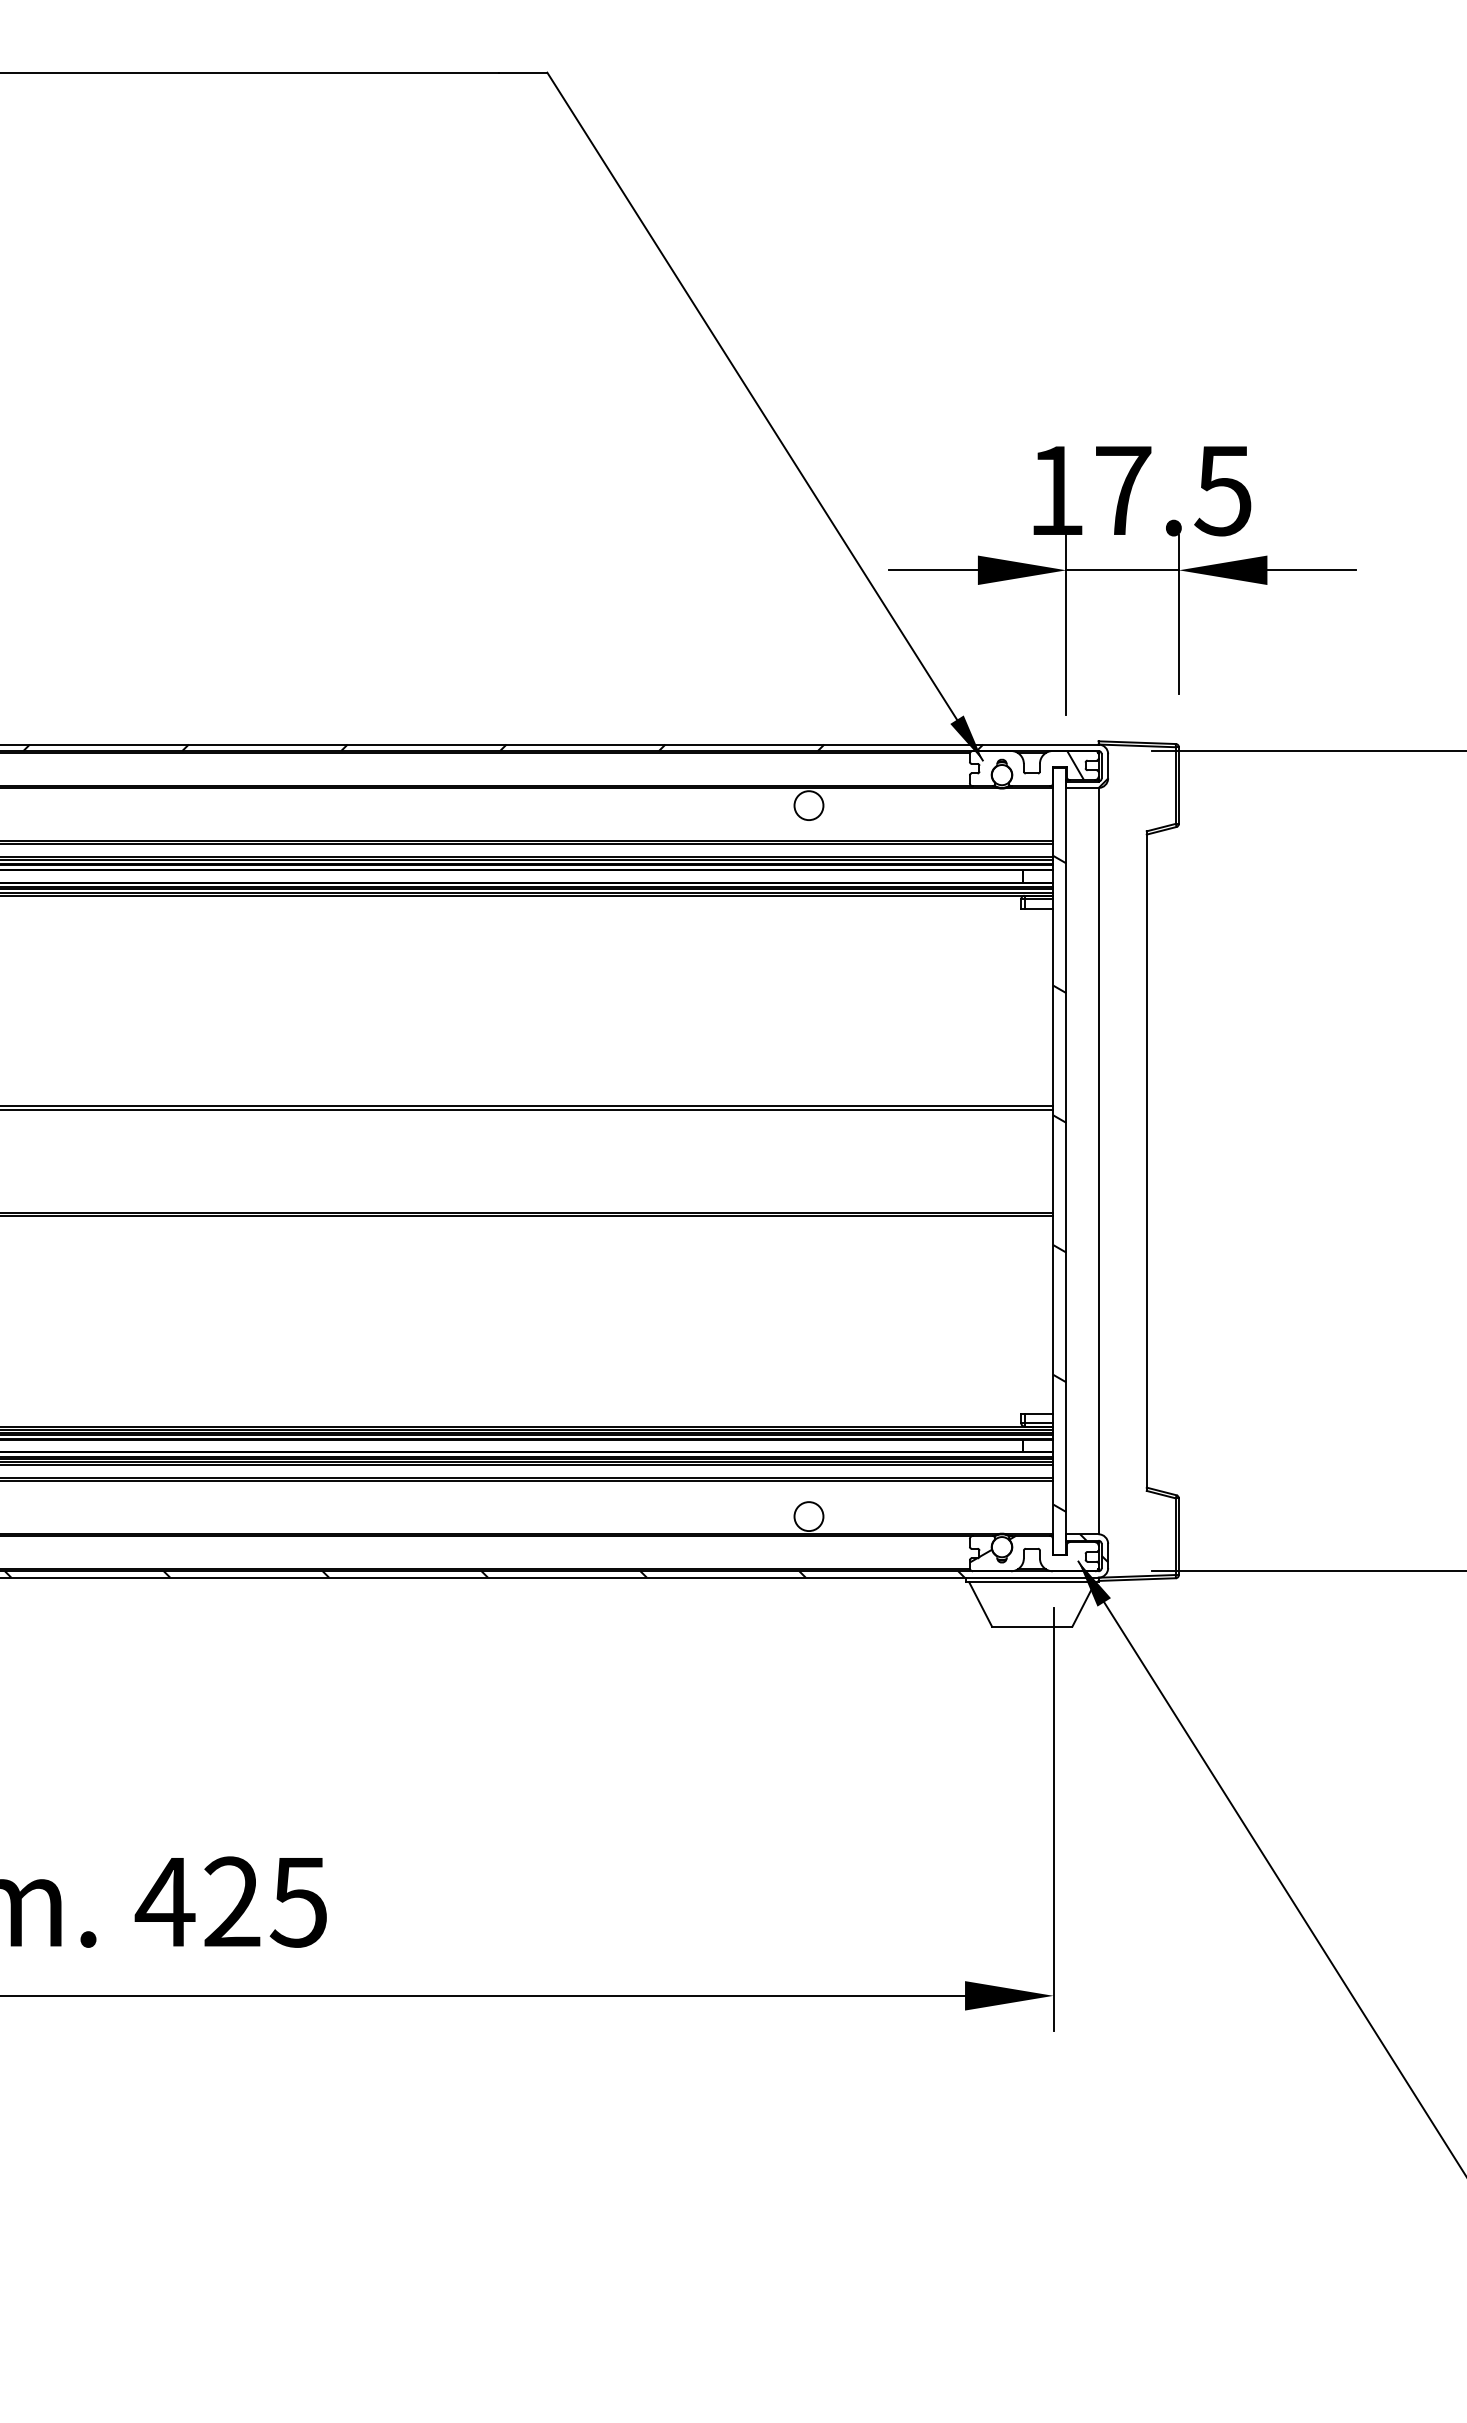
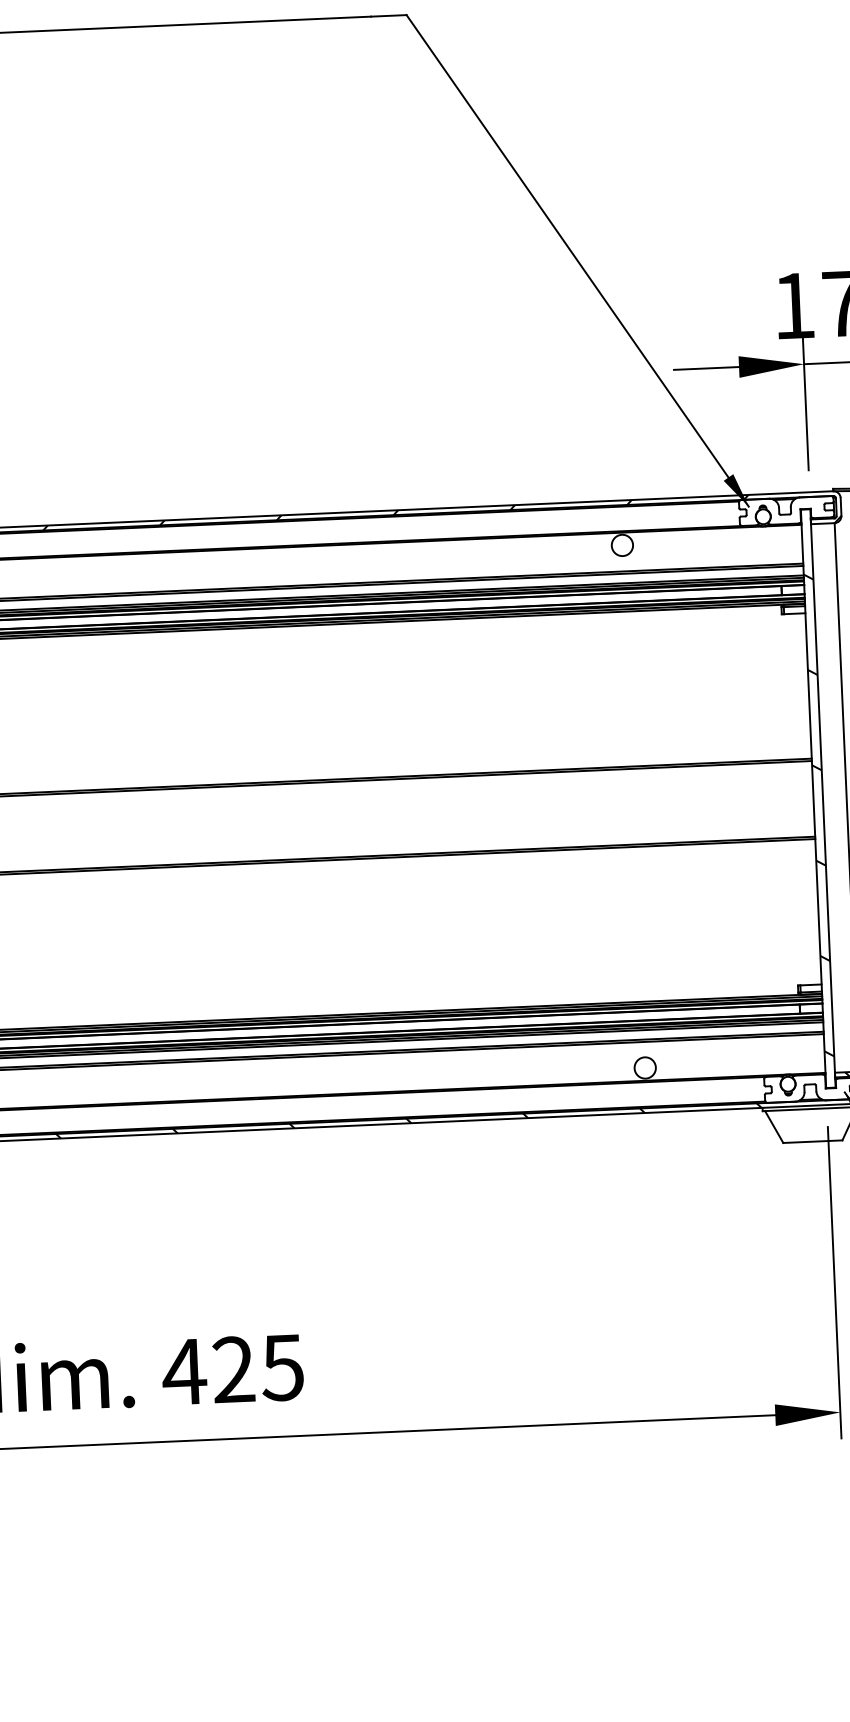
hatch: (1075, 764) -> (817, 506), removed
hatch: (992, 1548) -> (781, 1085), removed

